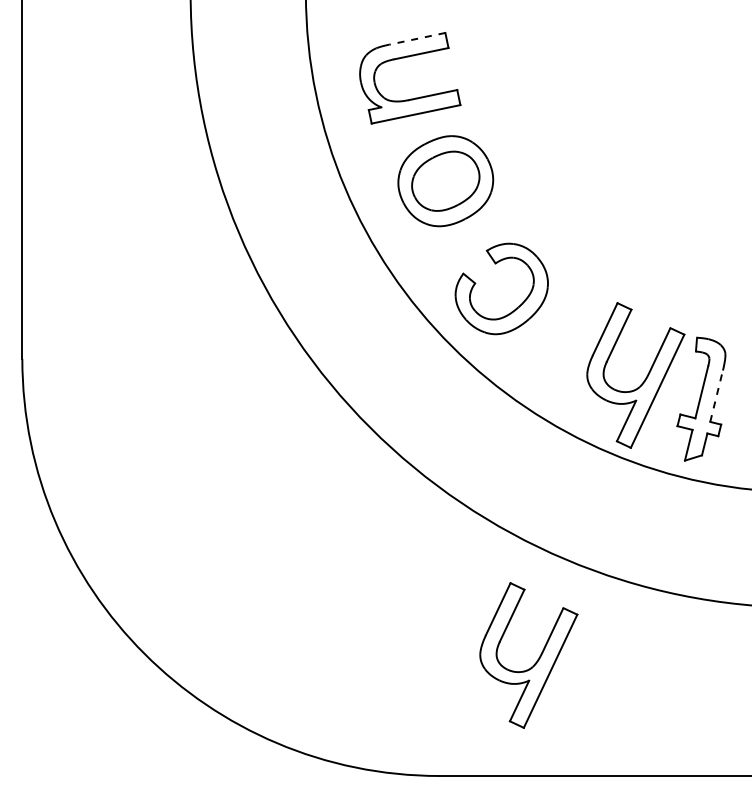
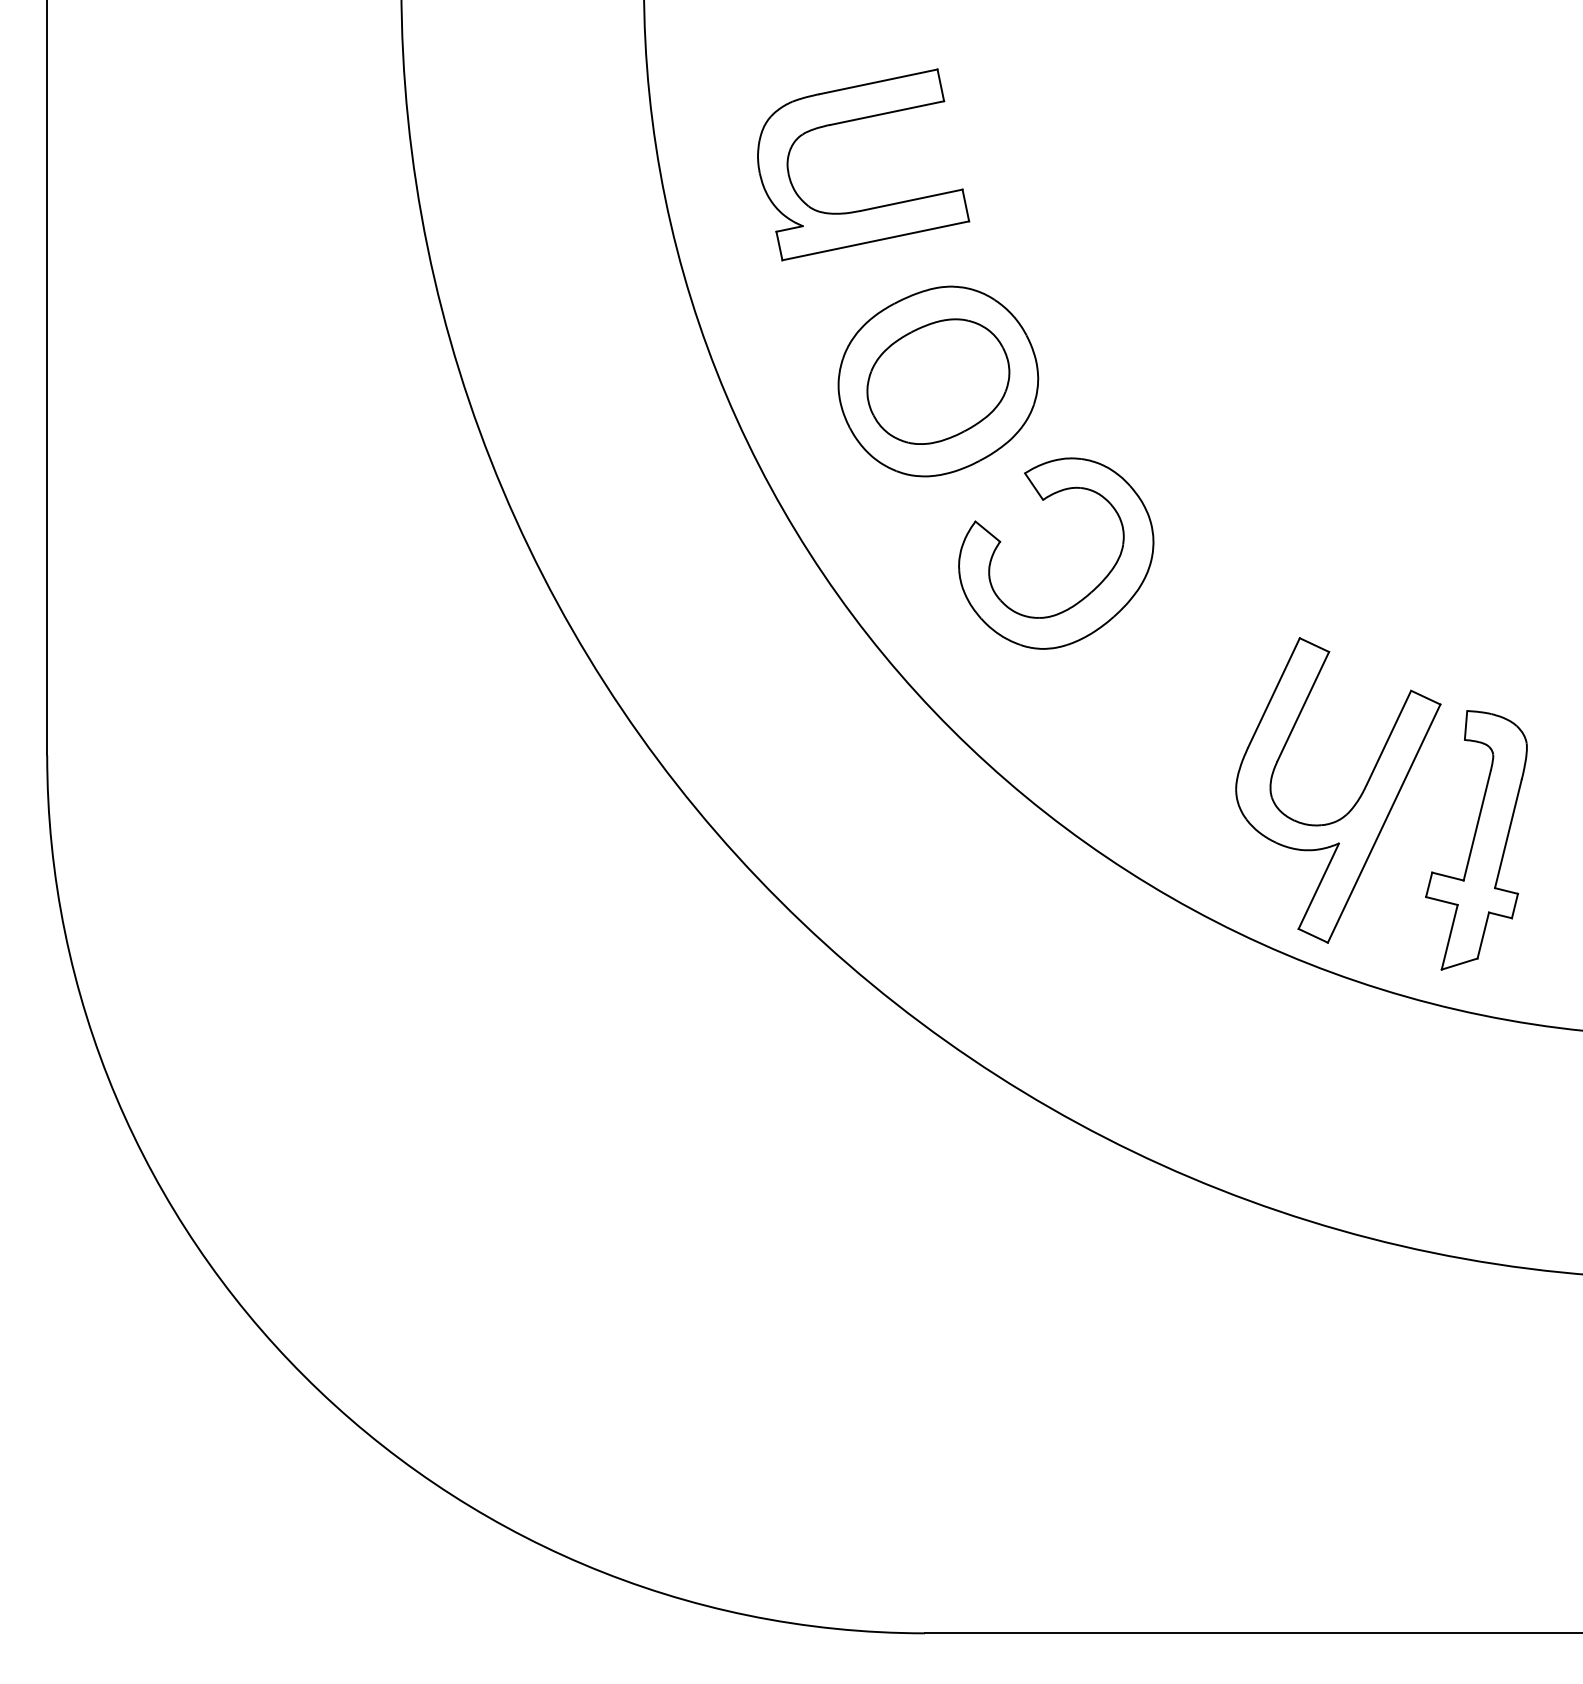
line: (417, 38) -> (878, 81), dashed -> solid
part: (517, 306) -> (1089, 590), moved
line: (716, 395) -> (1508, 832), dashed -> solid
part: (537, 659) -> (1131, 1388), removed

